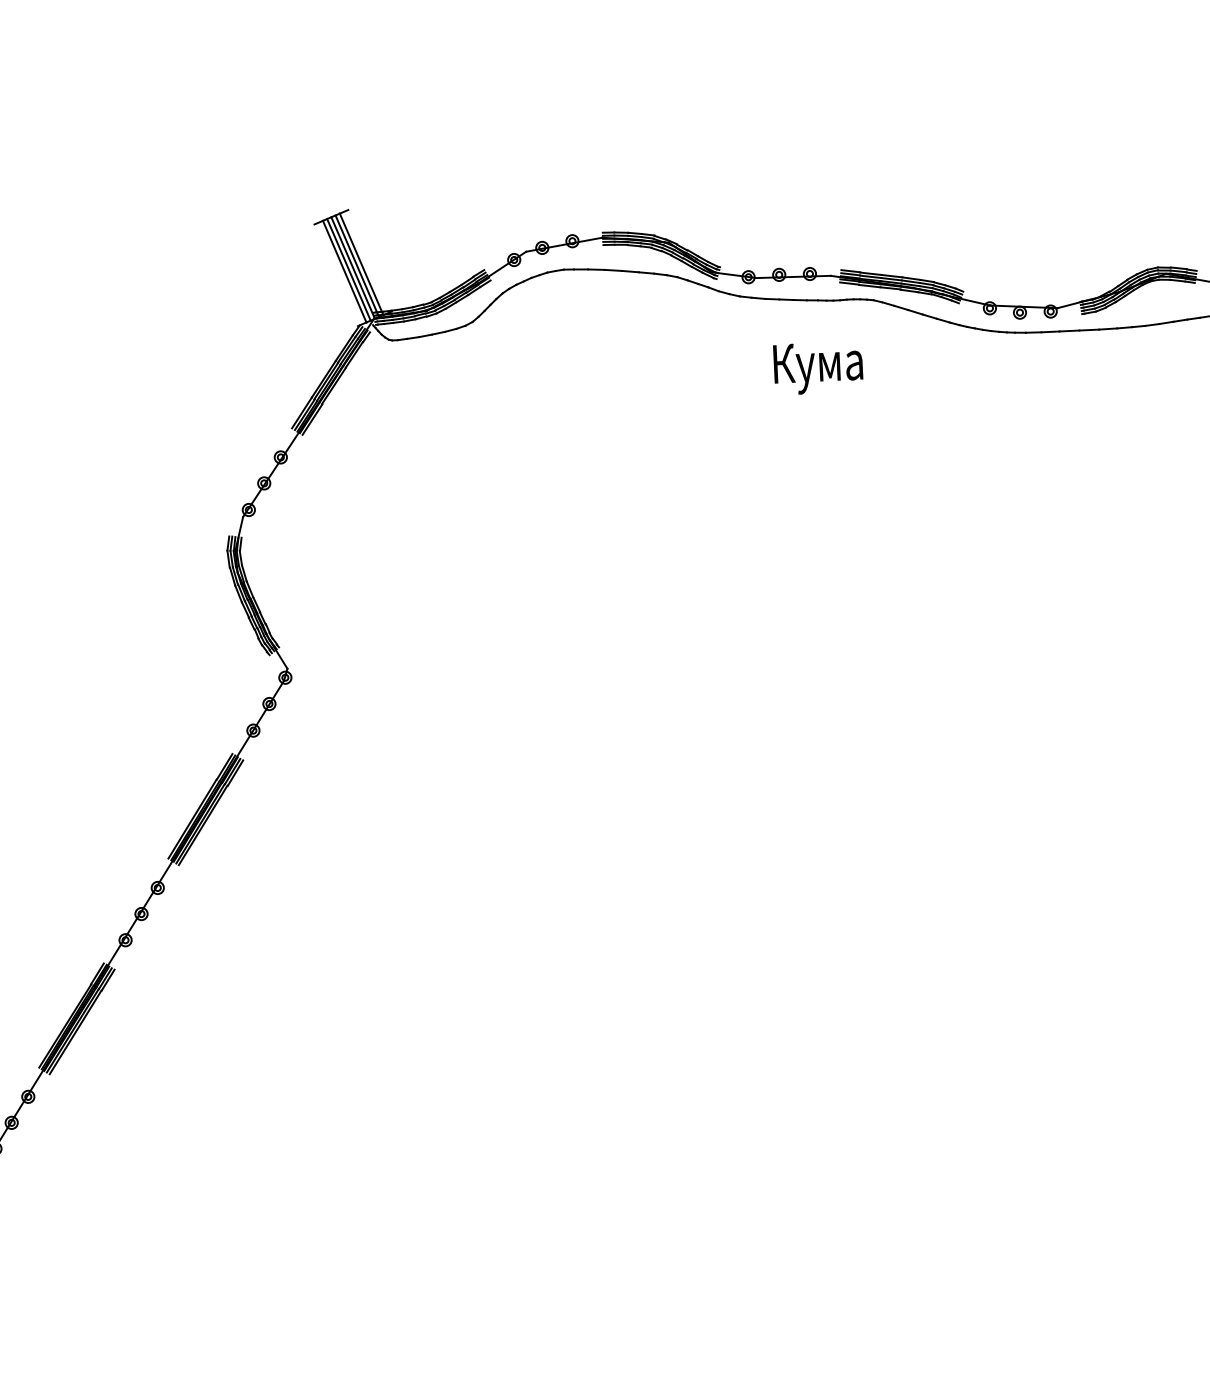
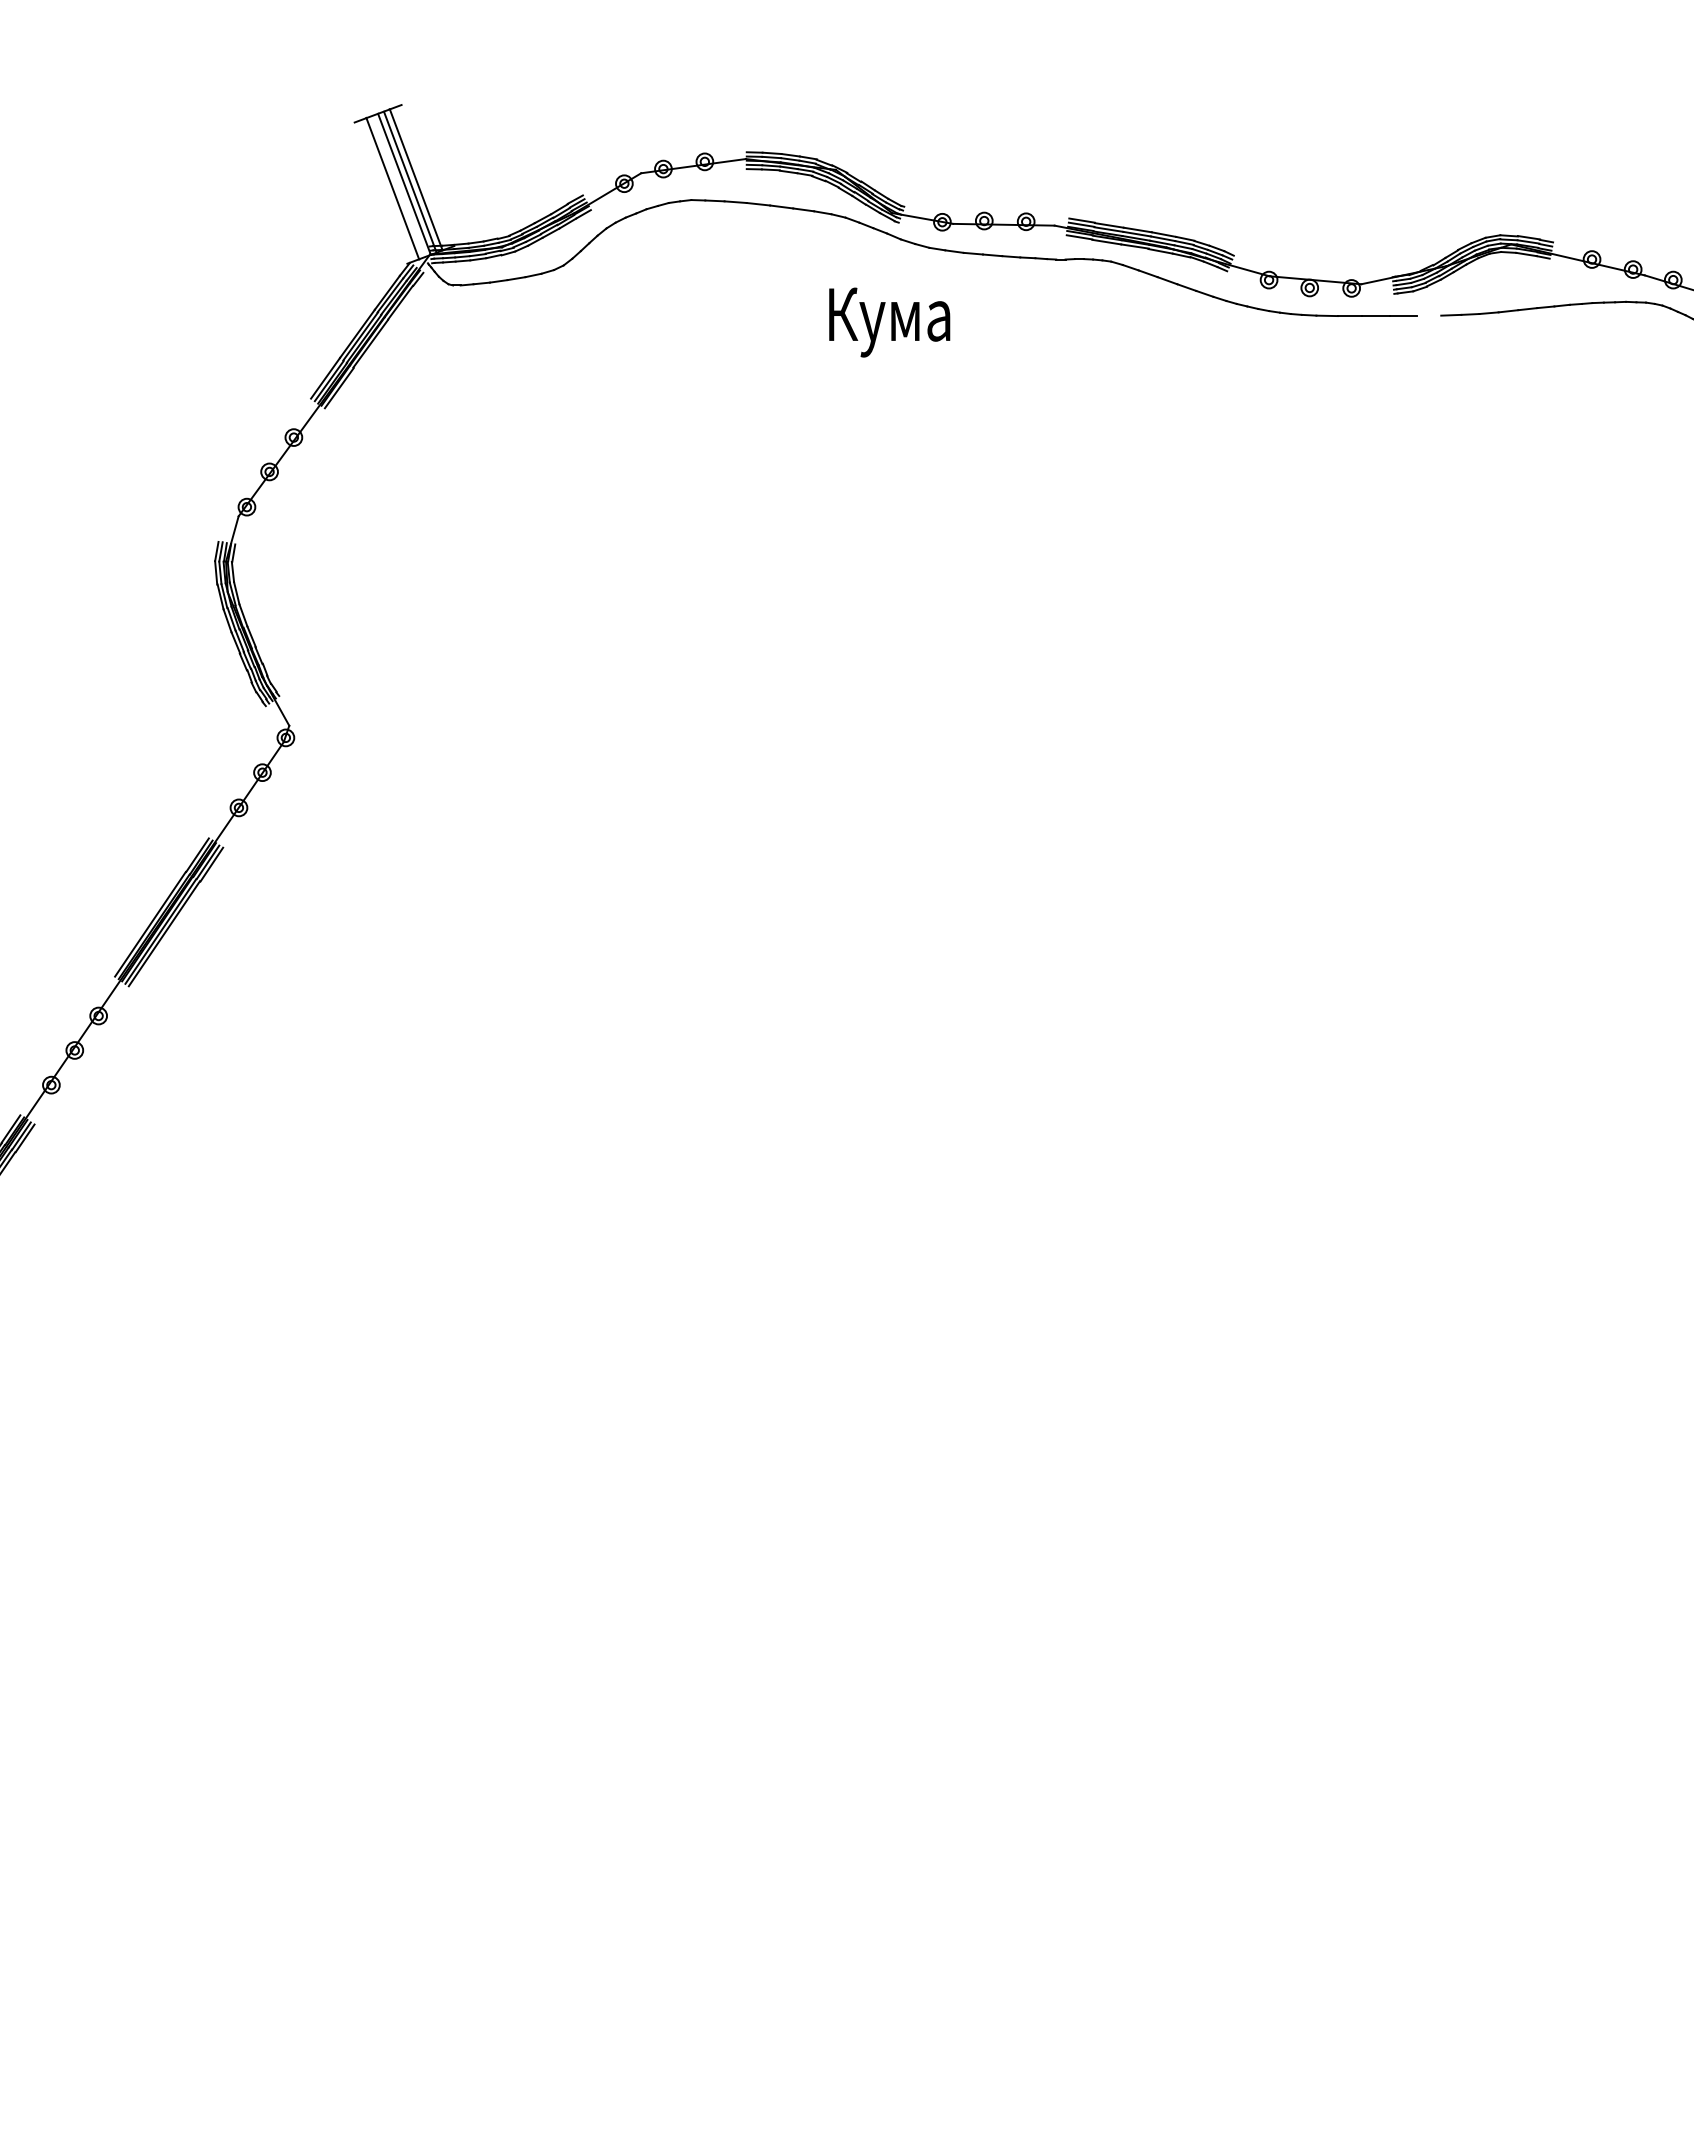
line: (348, 269) -> (398, 186), removed
line: (1107, 328) -> (1428, 315), removed
text: (818, 368) -> (889, 322), moved

